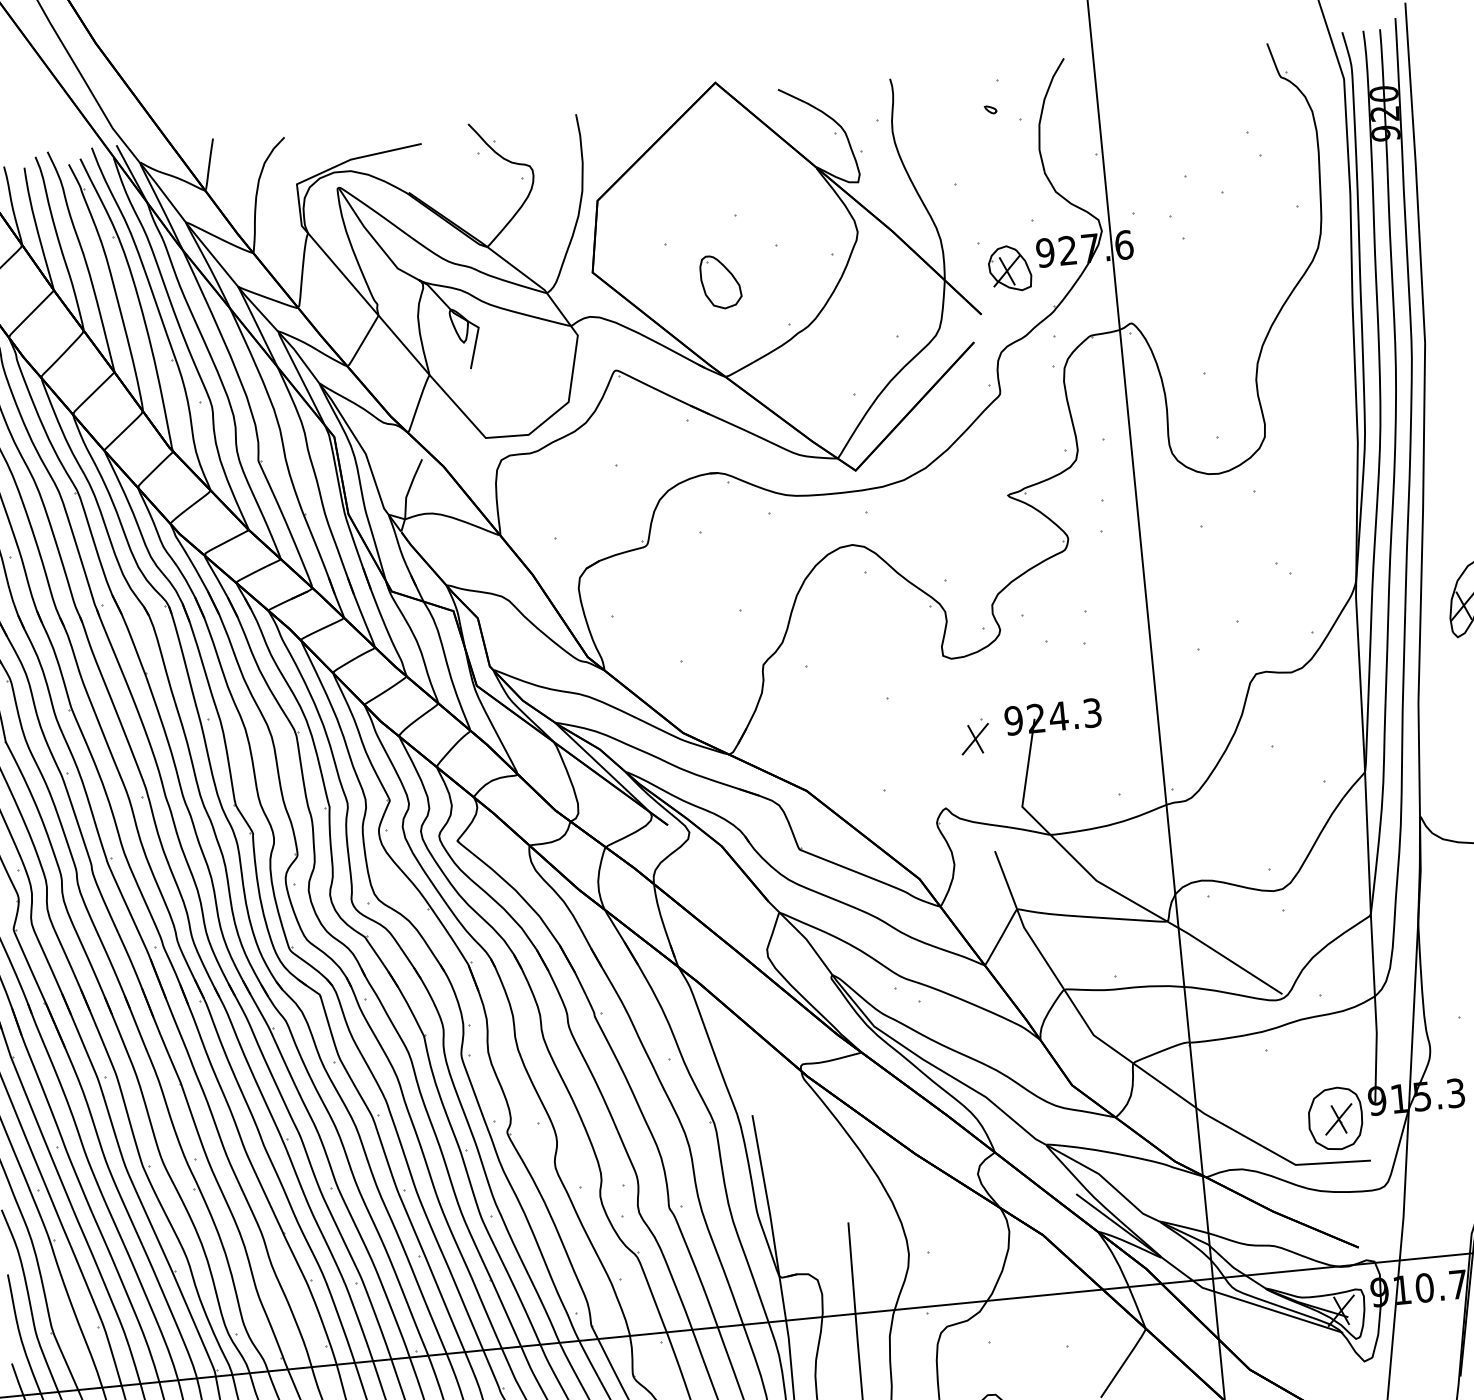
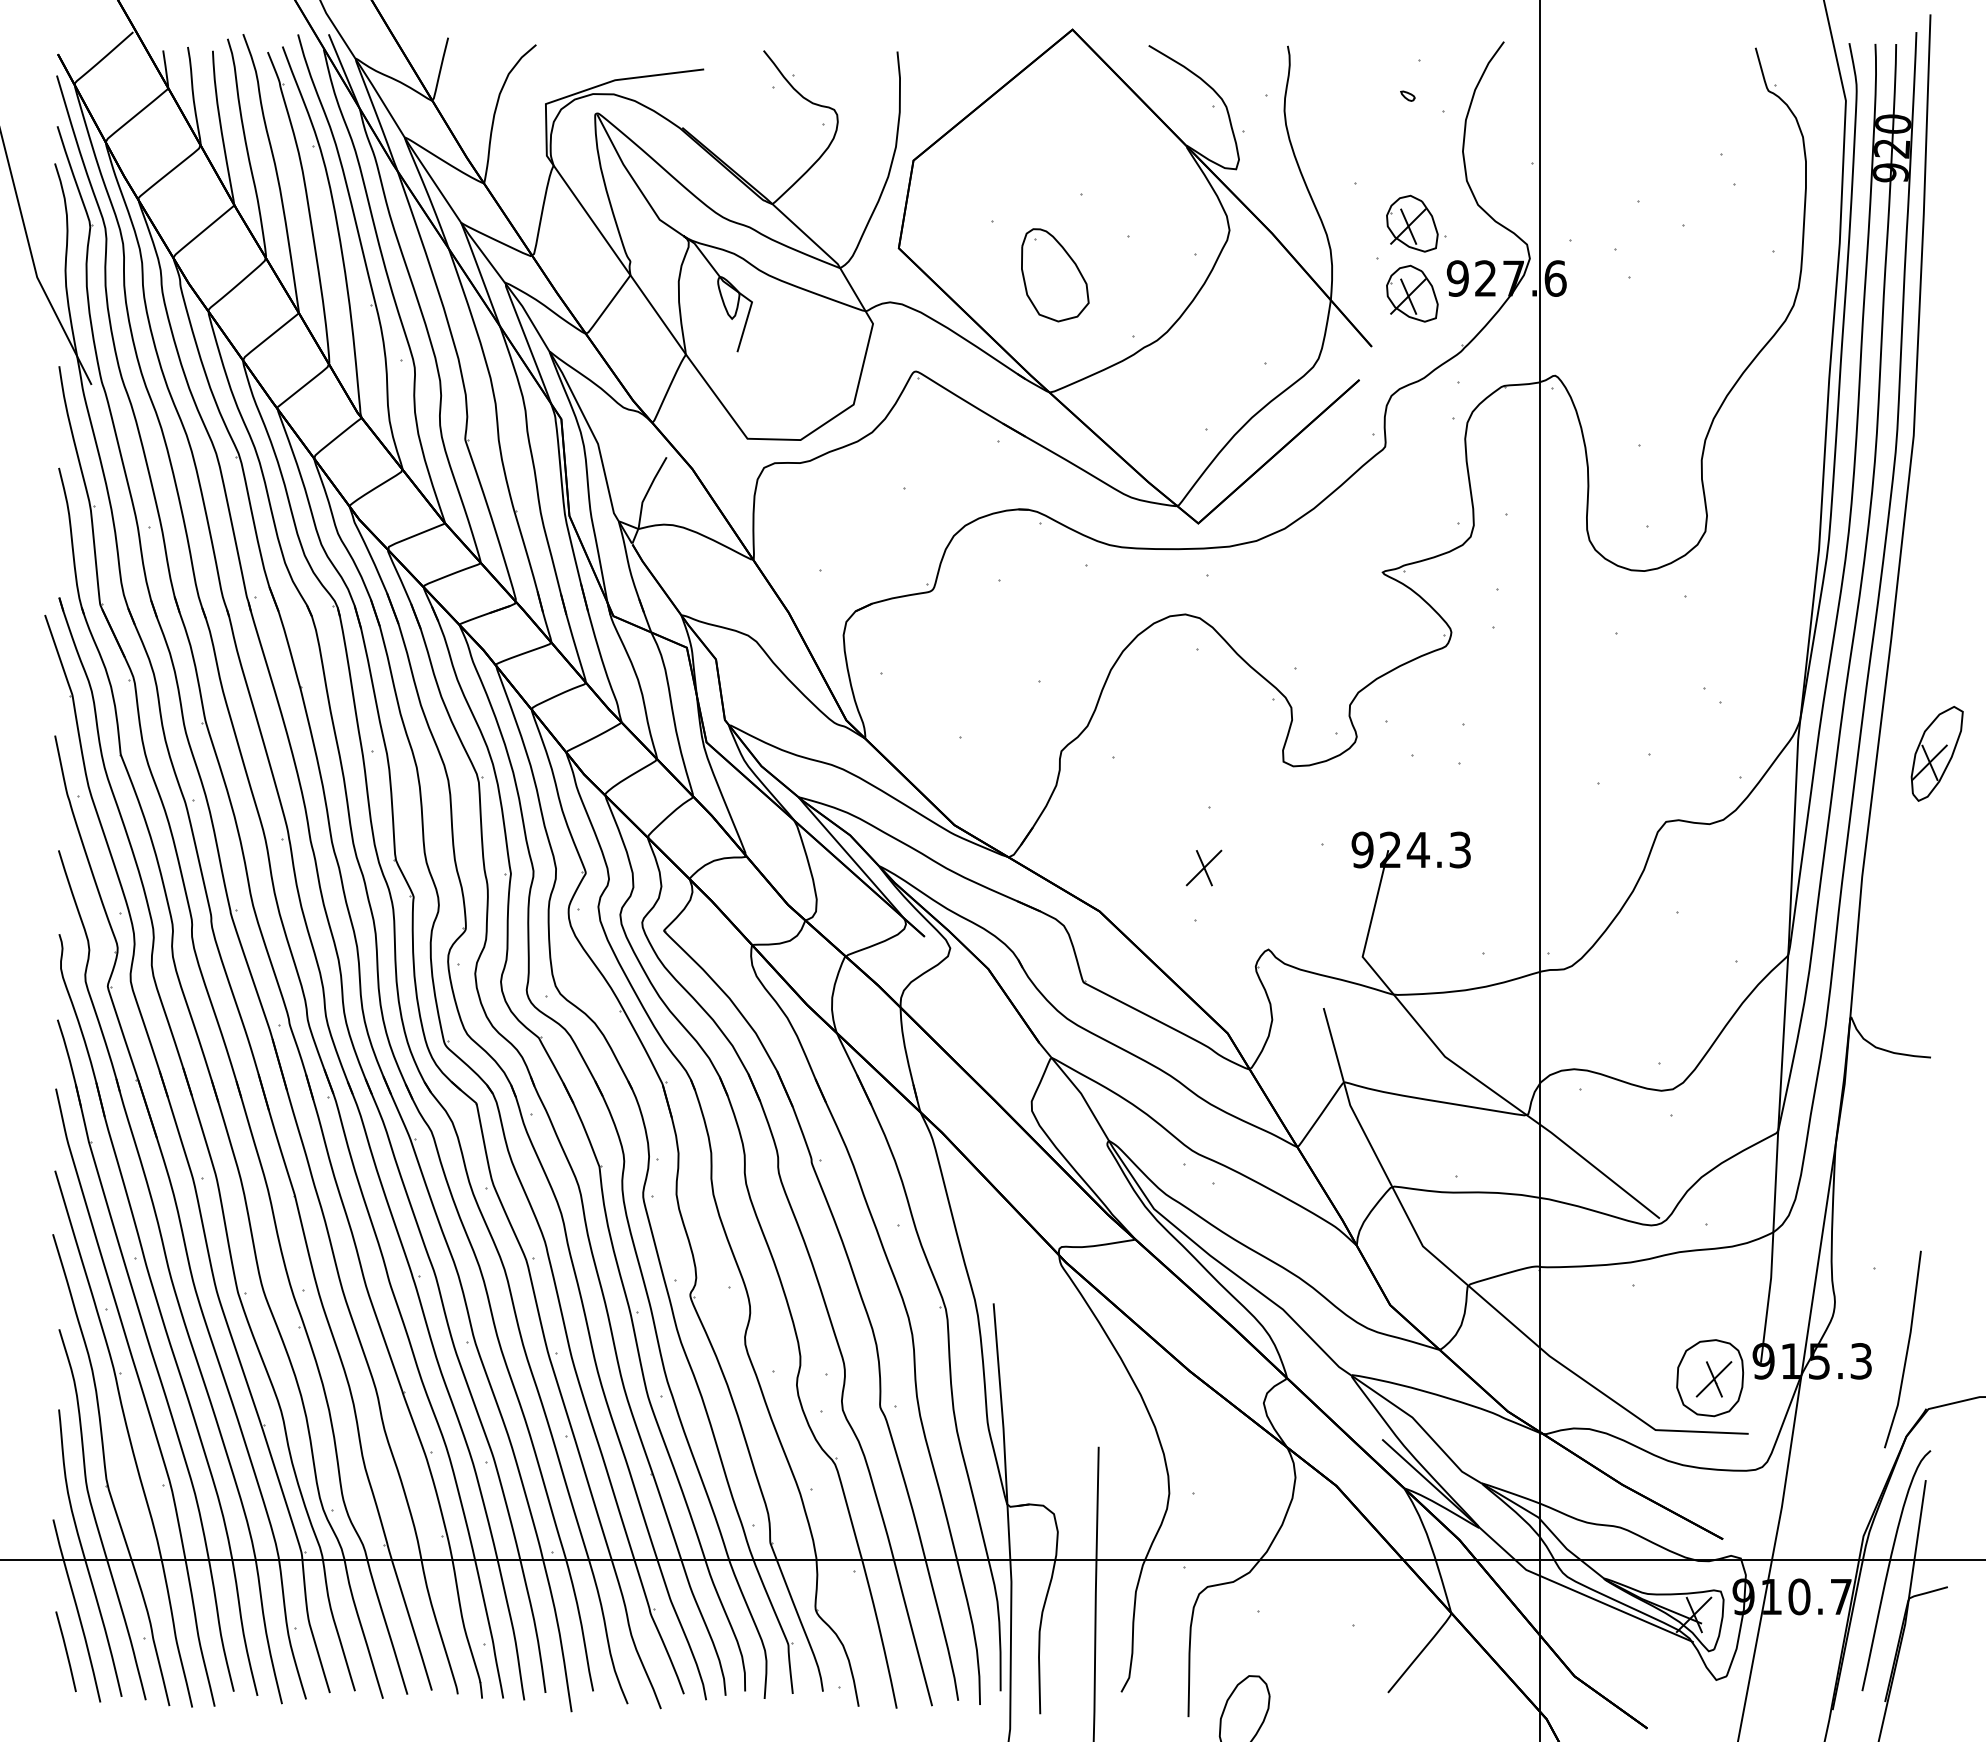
part: (1004, 212) -> (1412, 223), added
part: (721, 282) -> (1055, 275), size x1.4
part: (974, 738) -> (1203, 867), moved

